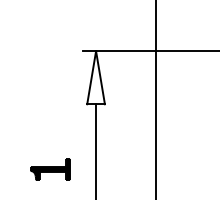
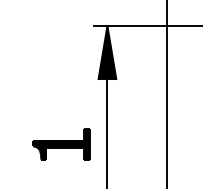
fill: (95, 77) -> (106, 52), added
part: (50, 169) -> (61, 144), size x1.43

